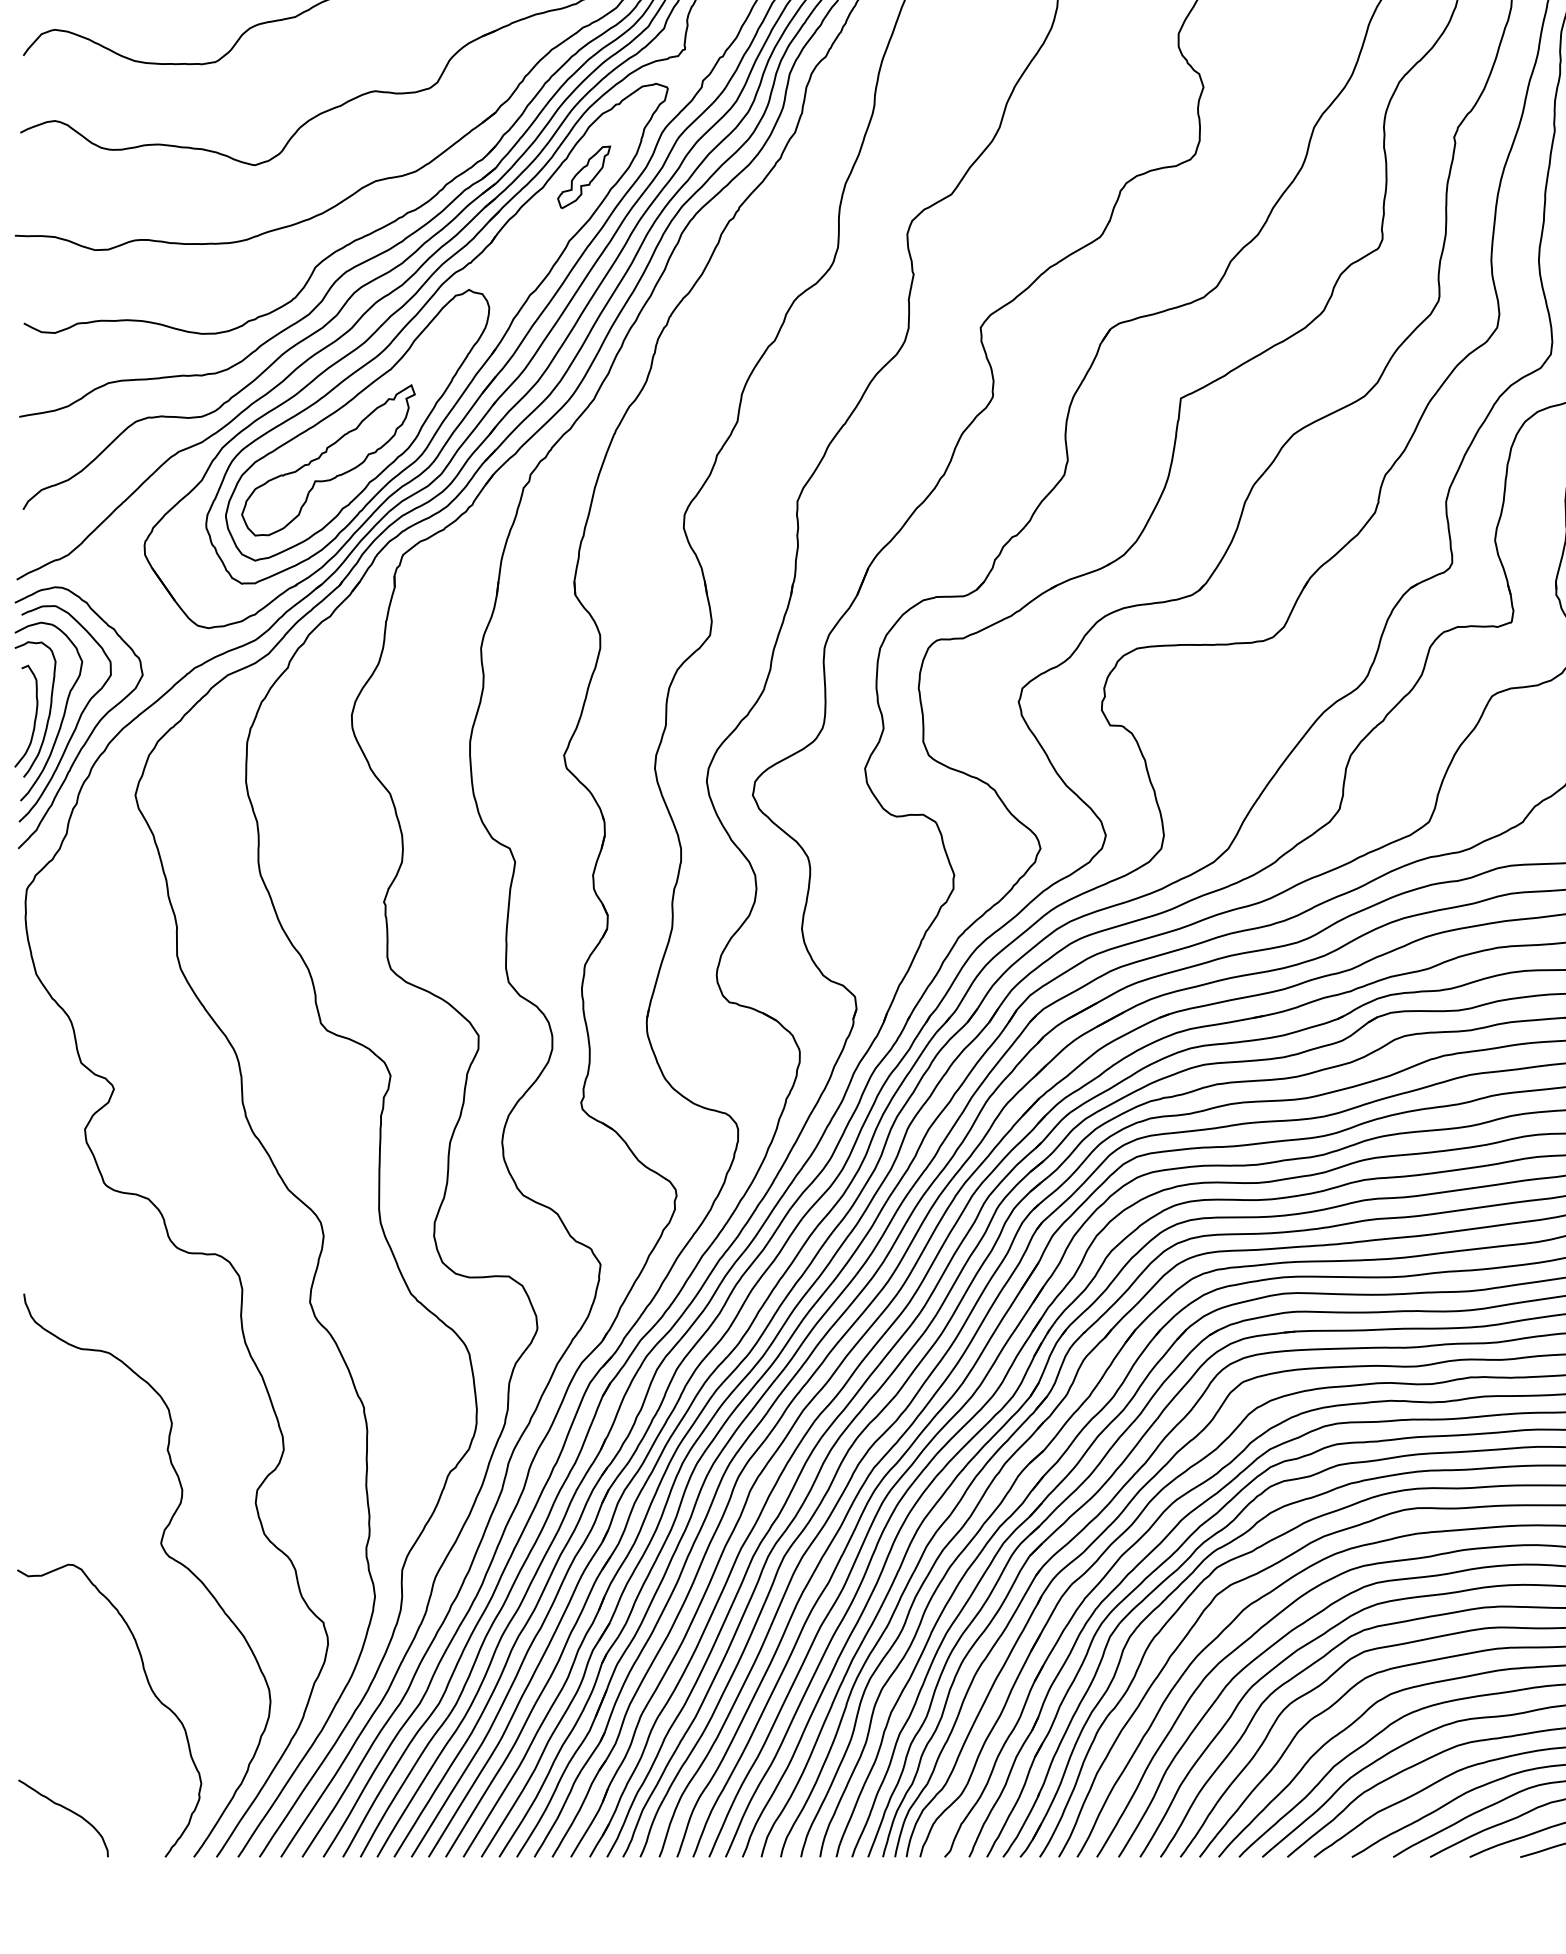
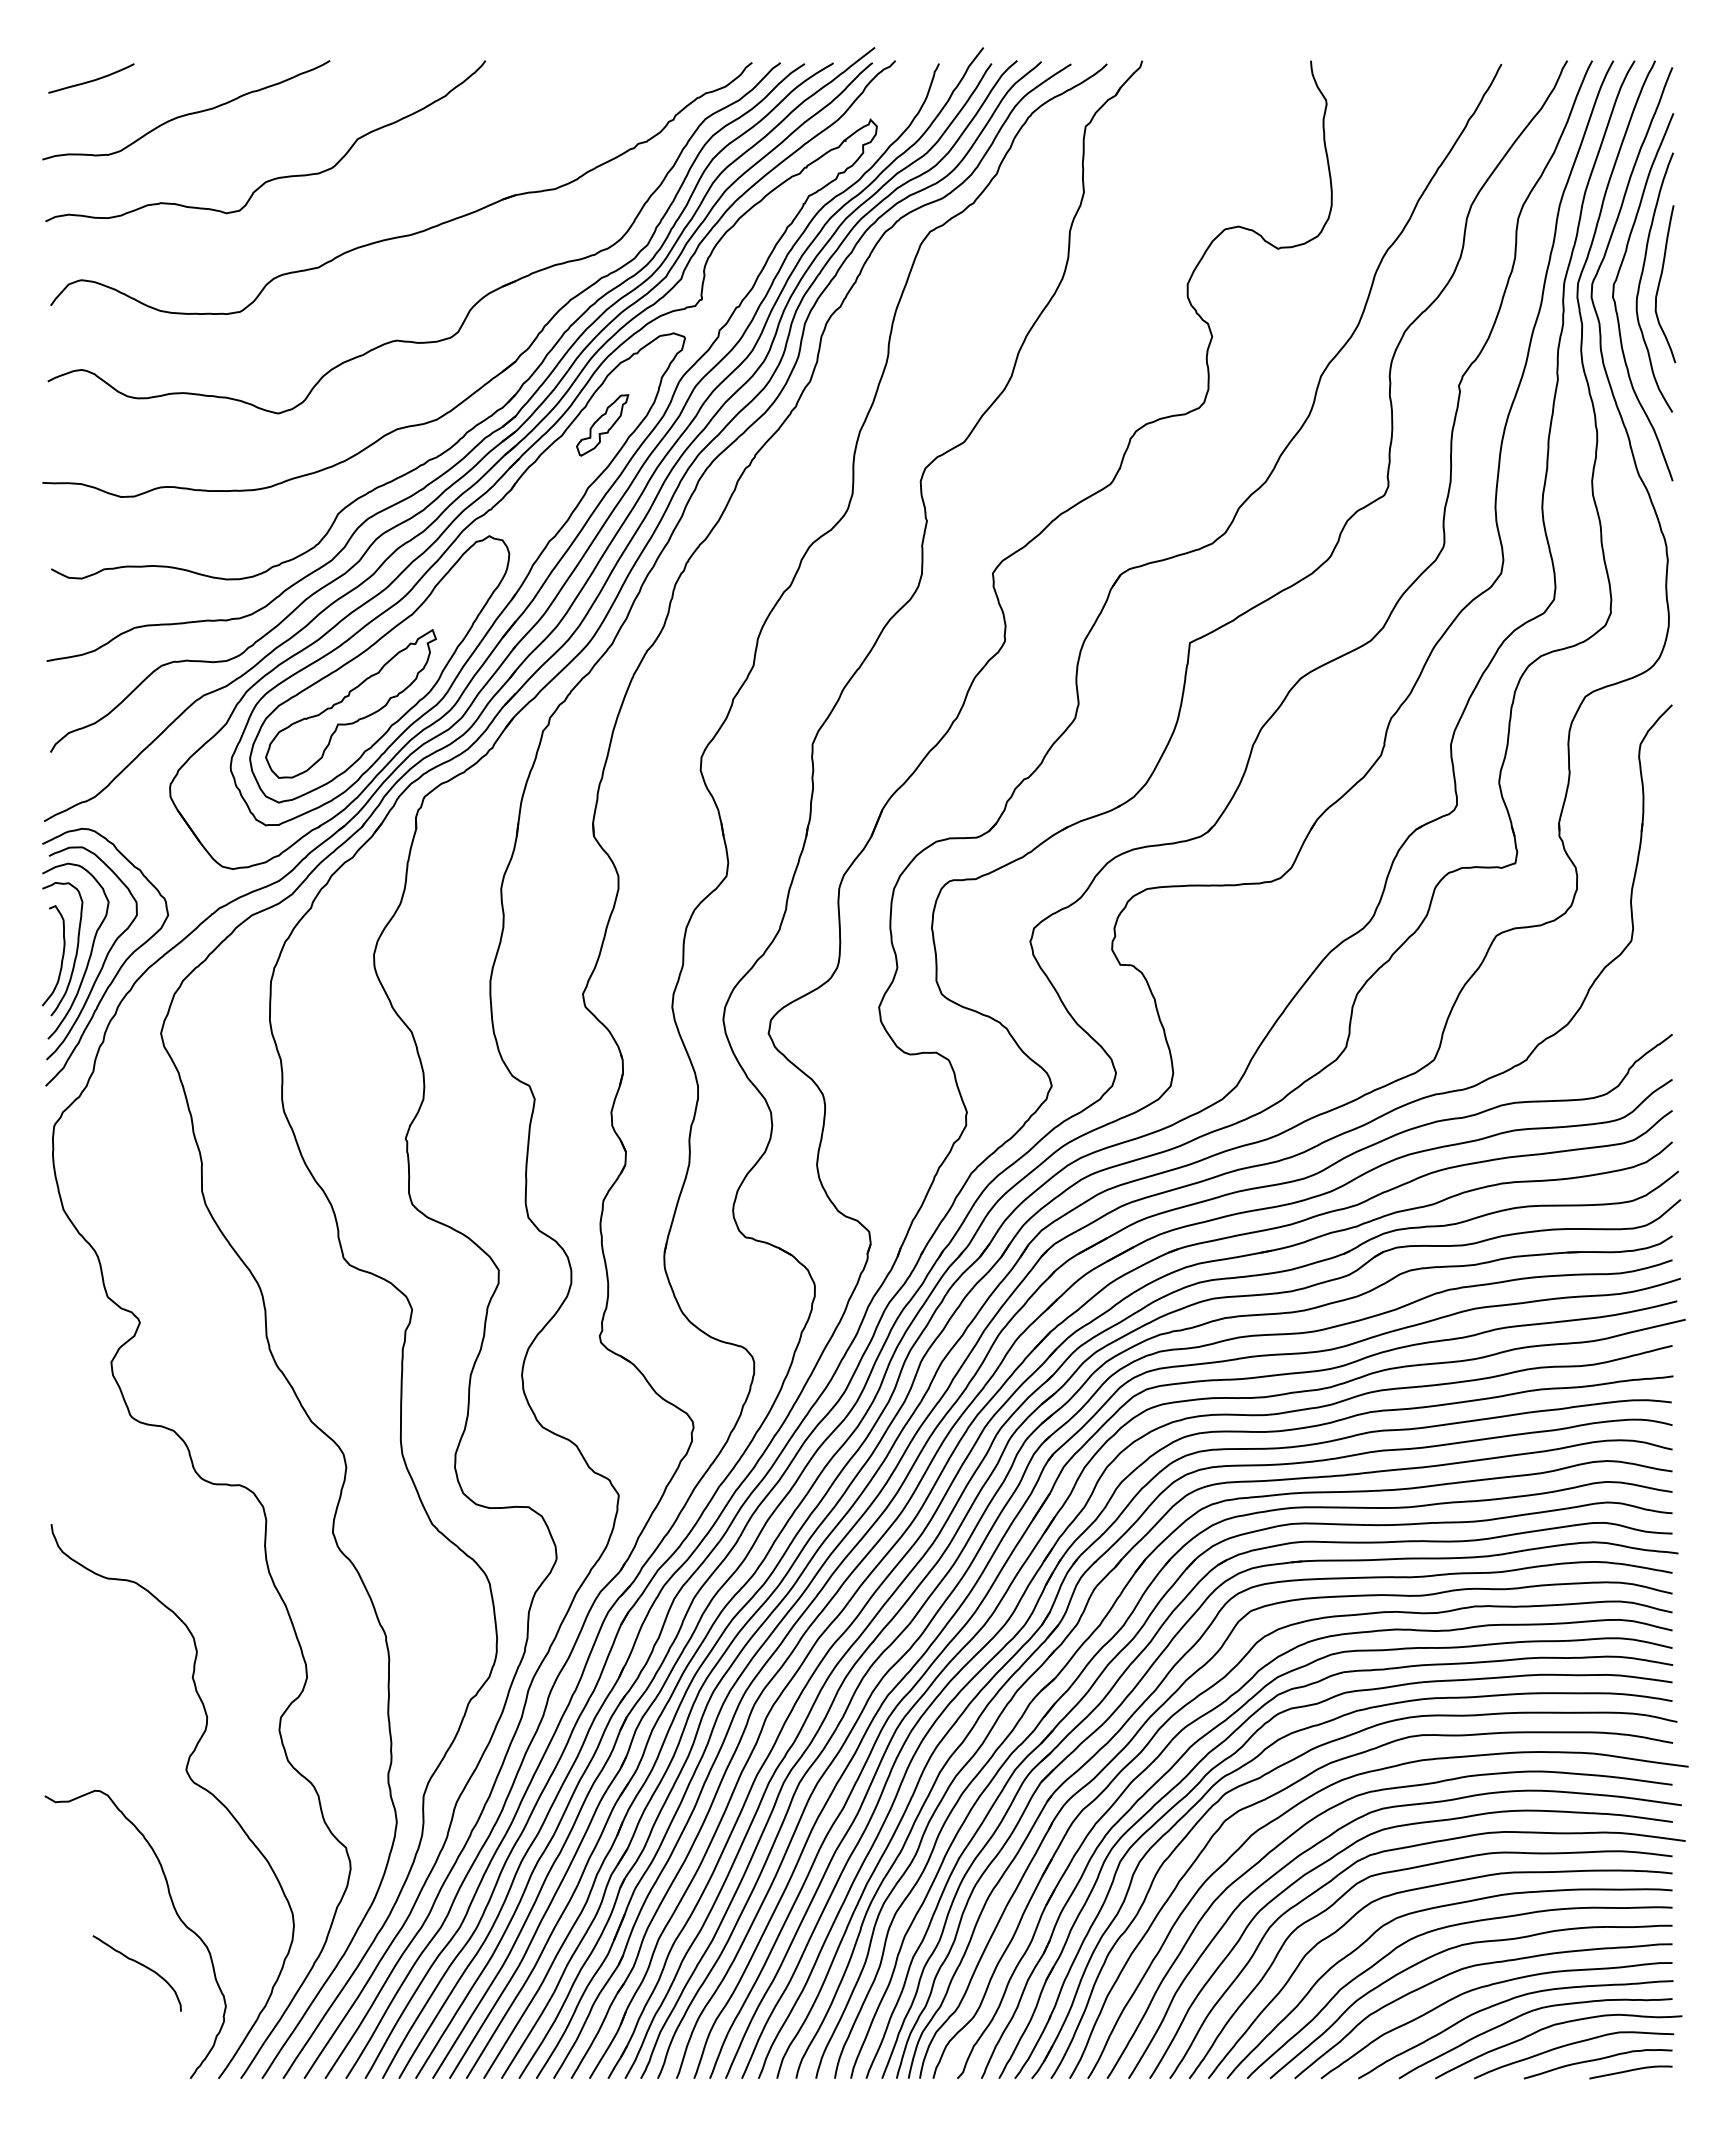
curve: (67, 1810) -> (141, 1965), moved

